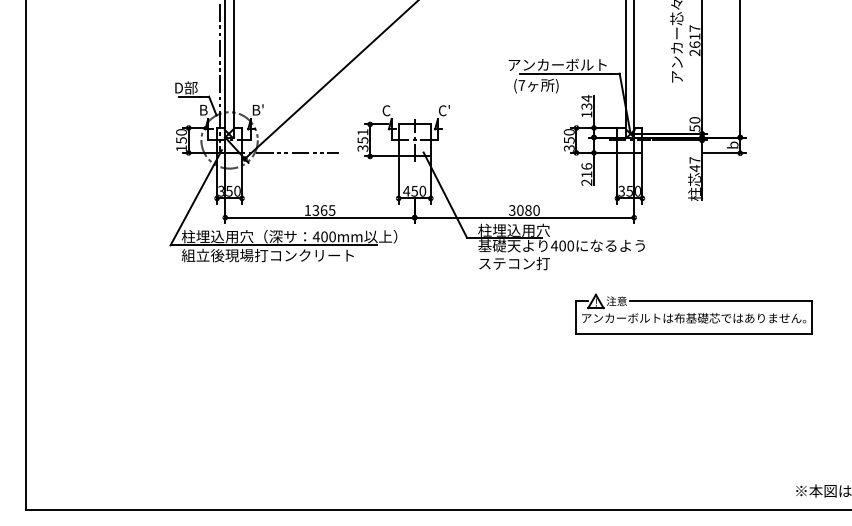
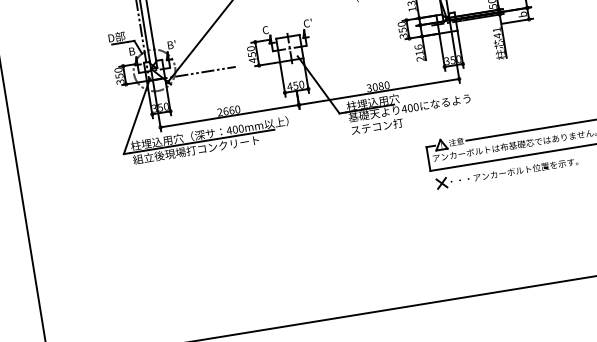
text: (362, 140) -> (251, 54), 351 -> 450
text: (181, 148) -> (120, 82), 150 -> 350
text: (694, 160) -> (496, 30), 47 -> 41
text: (319, 210) -> (228, 111), 1365 -> 2660
part: (677, 352) -> (506, 172), added

